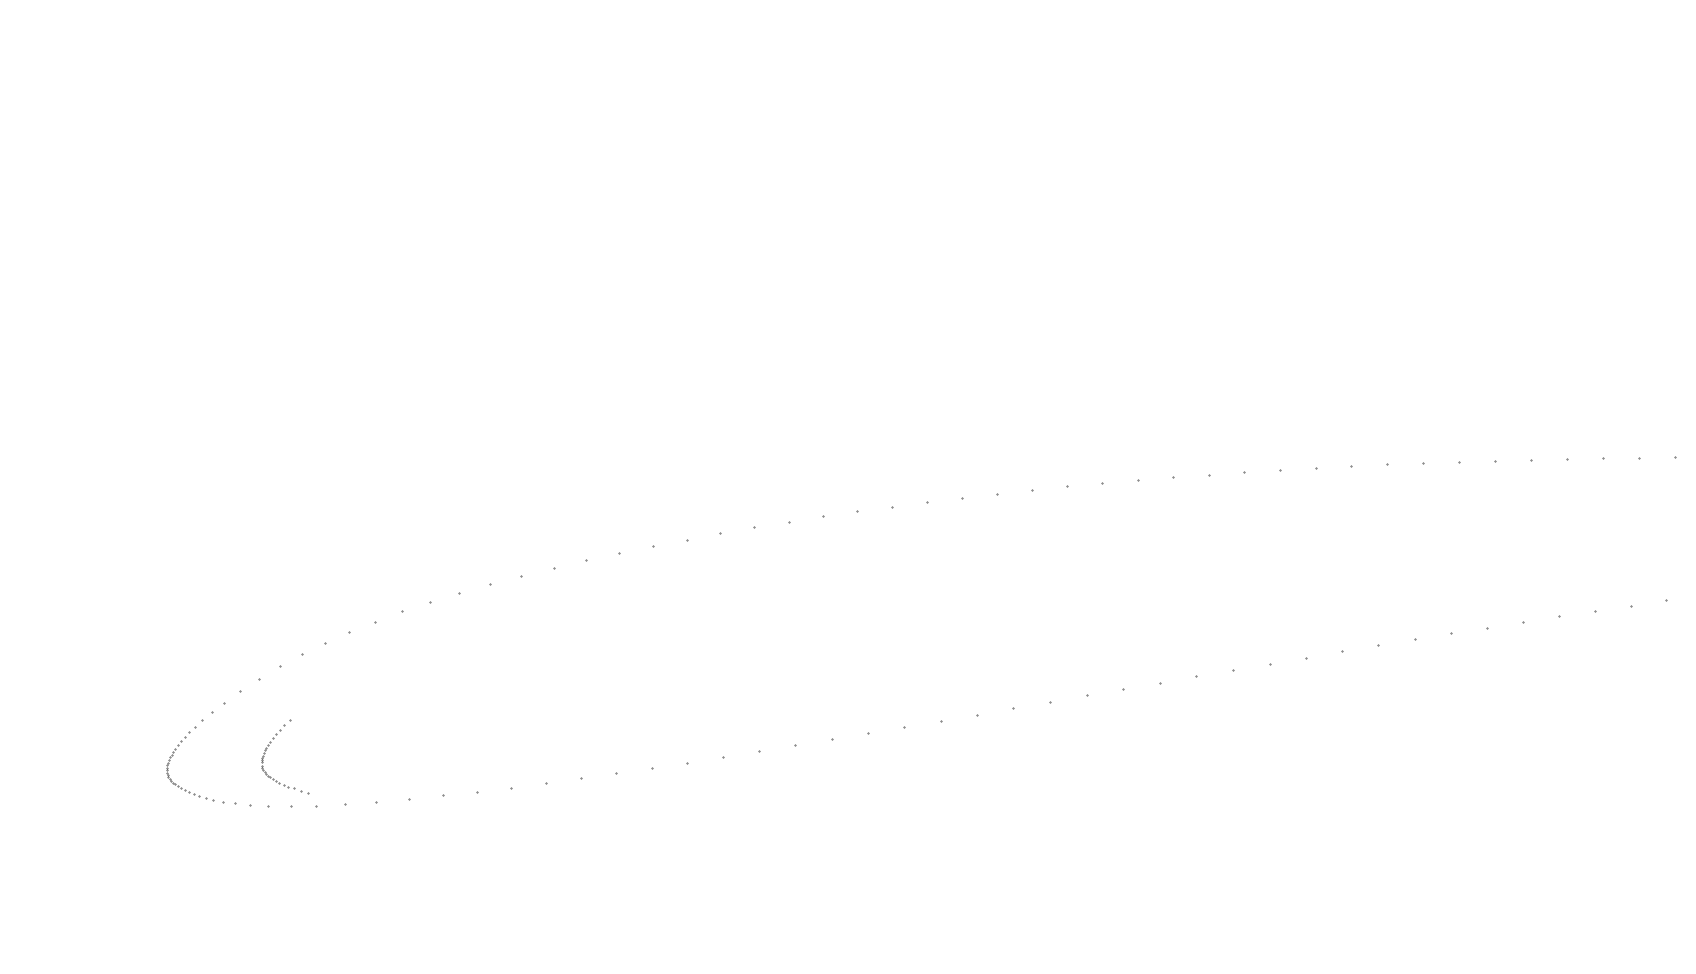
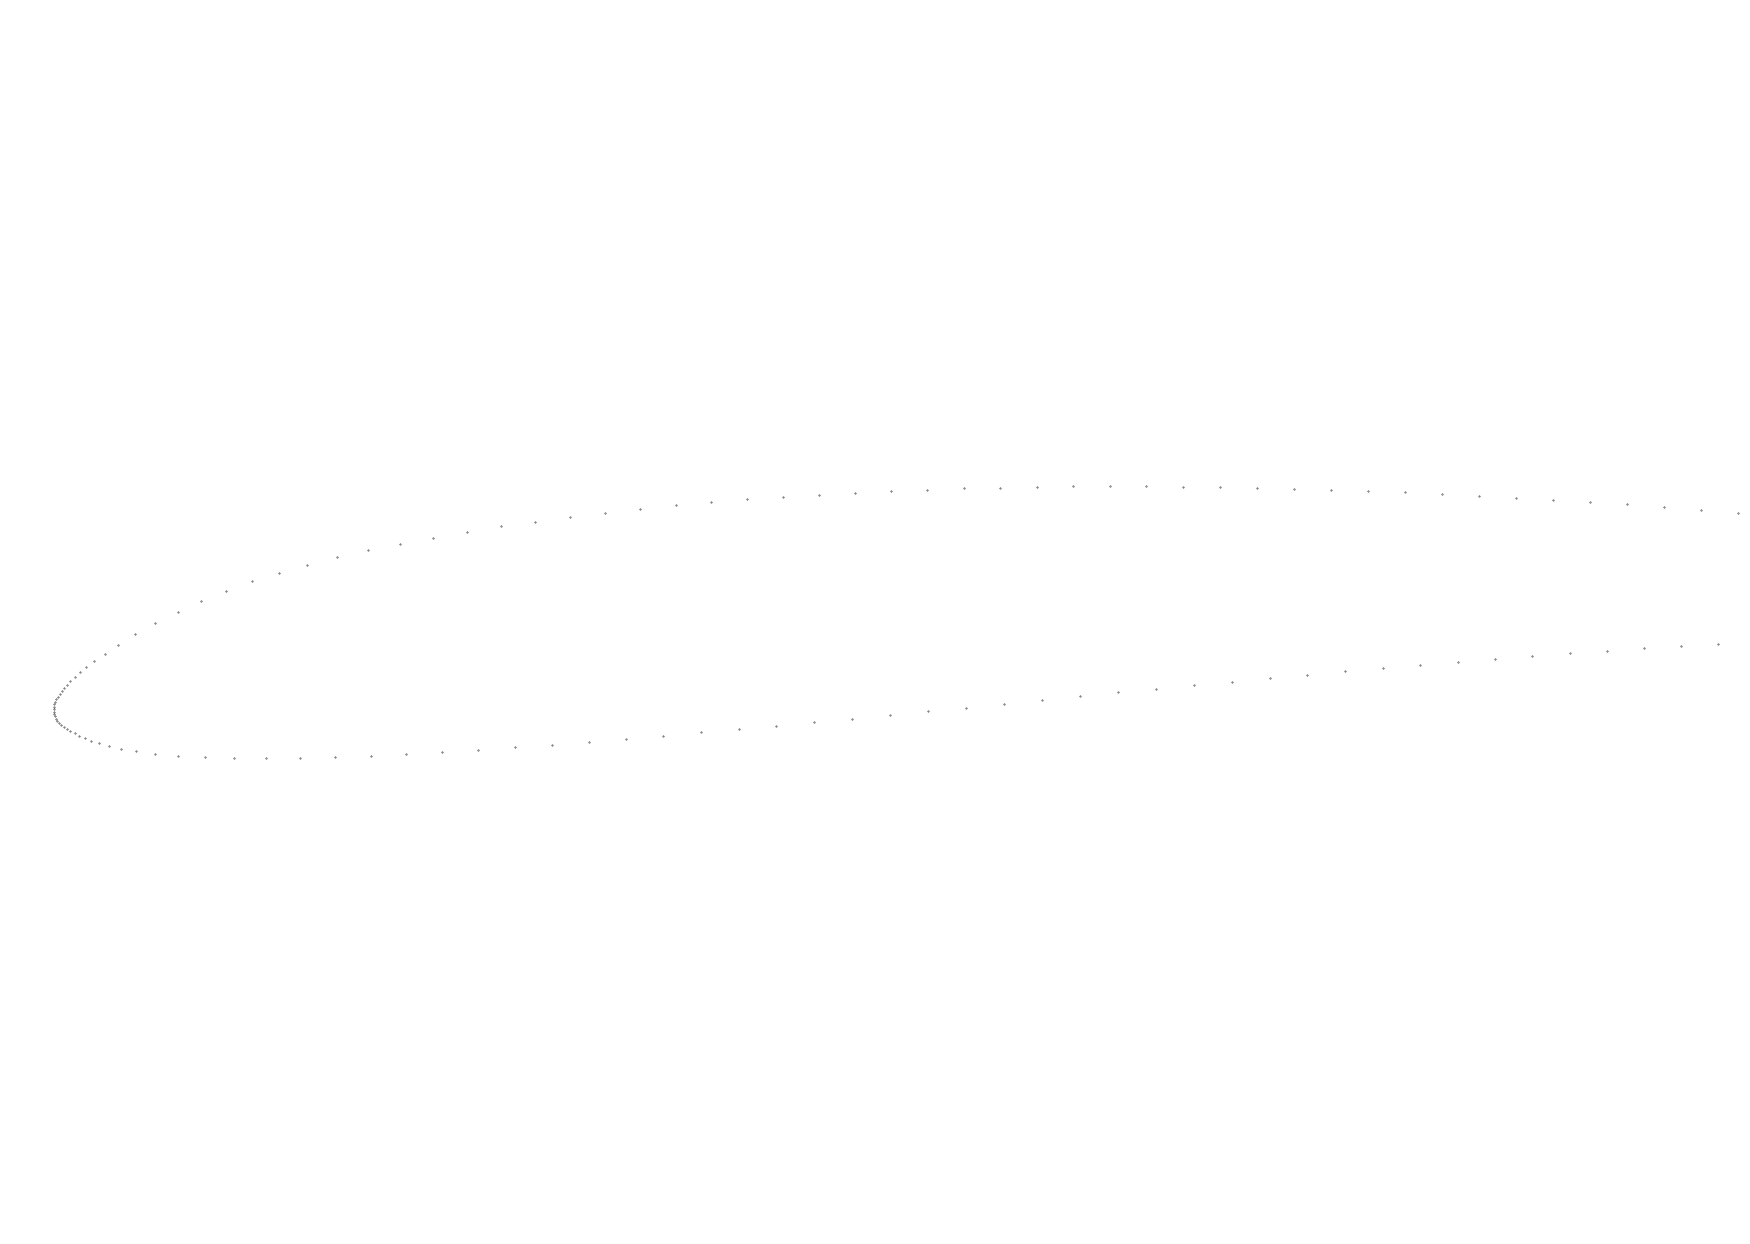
part: (268, 748) -> (159, 694), removed

